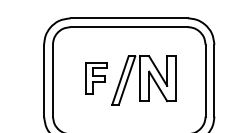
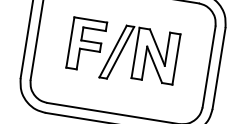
part: (96, 78) -> (86, 44), size x1.43

